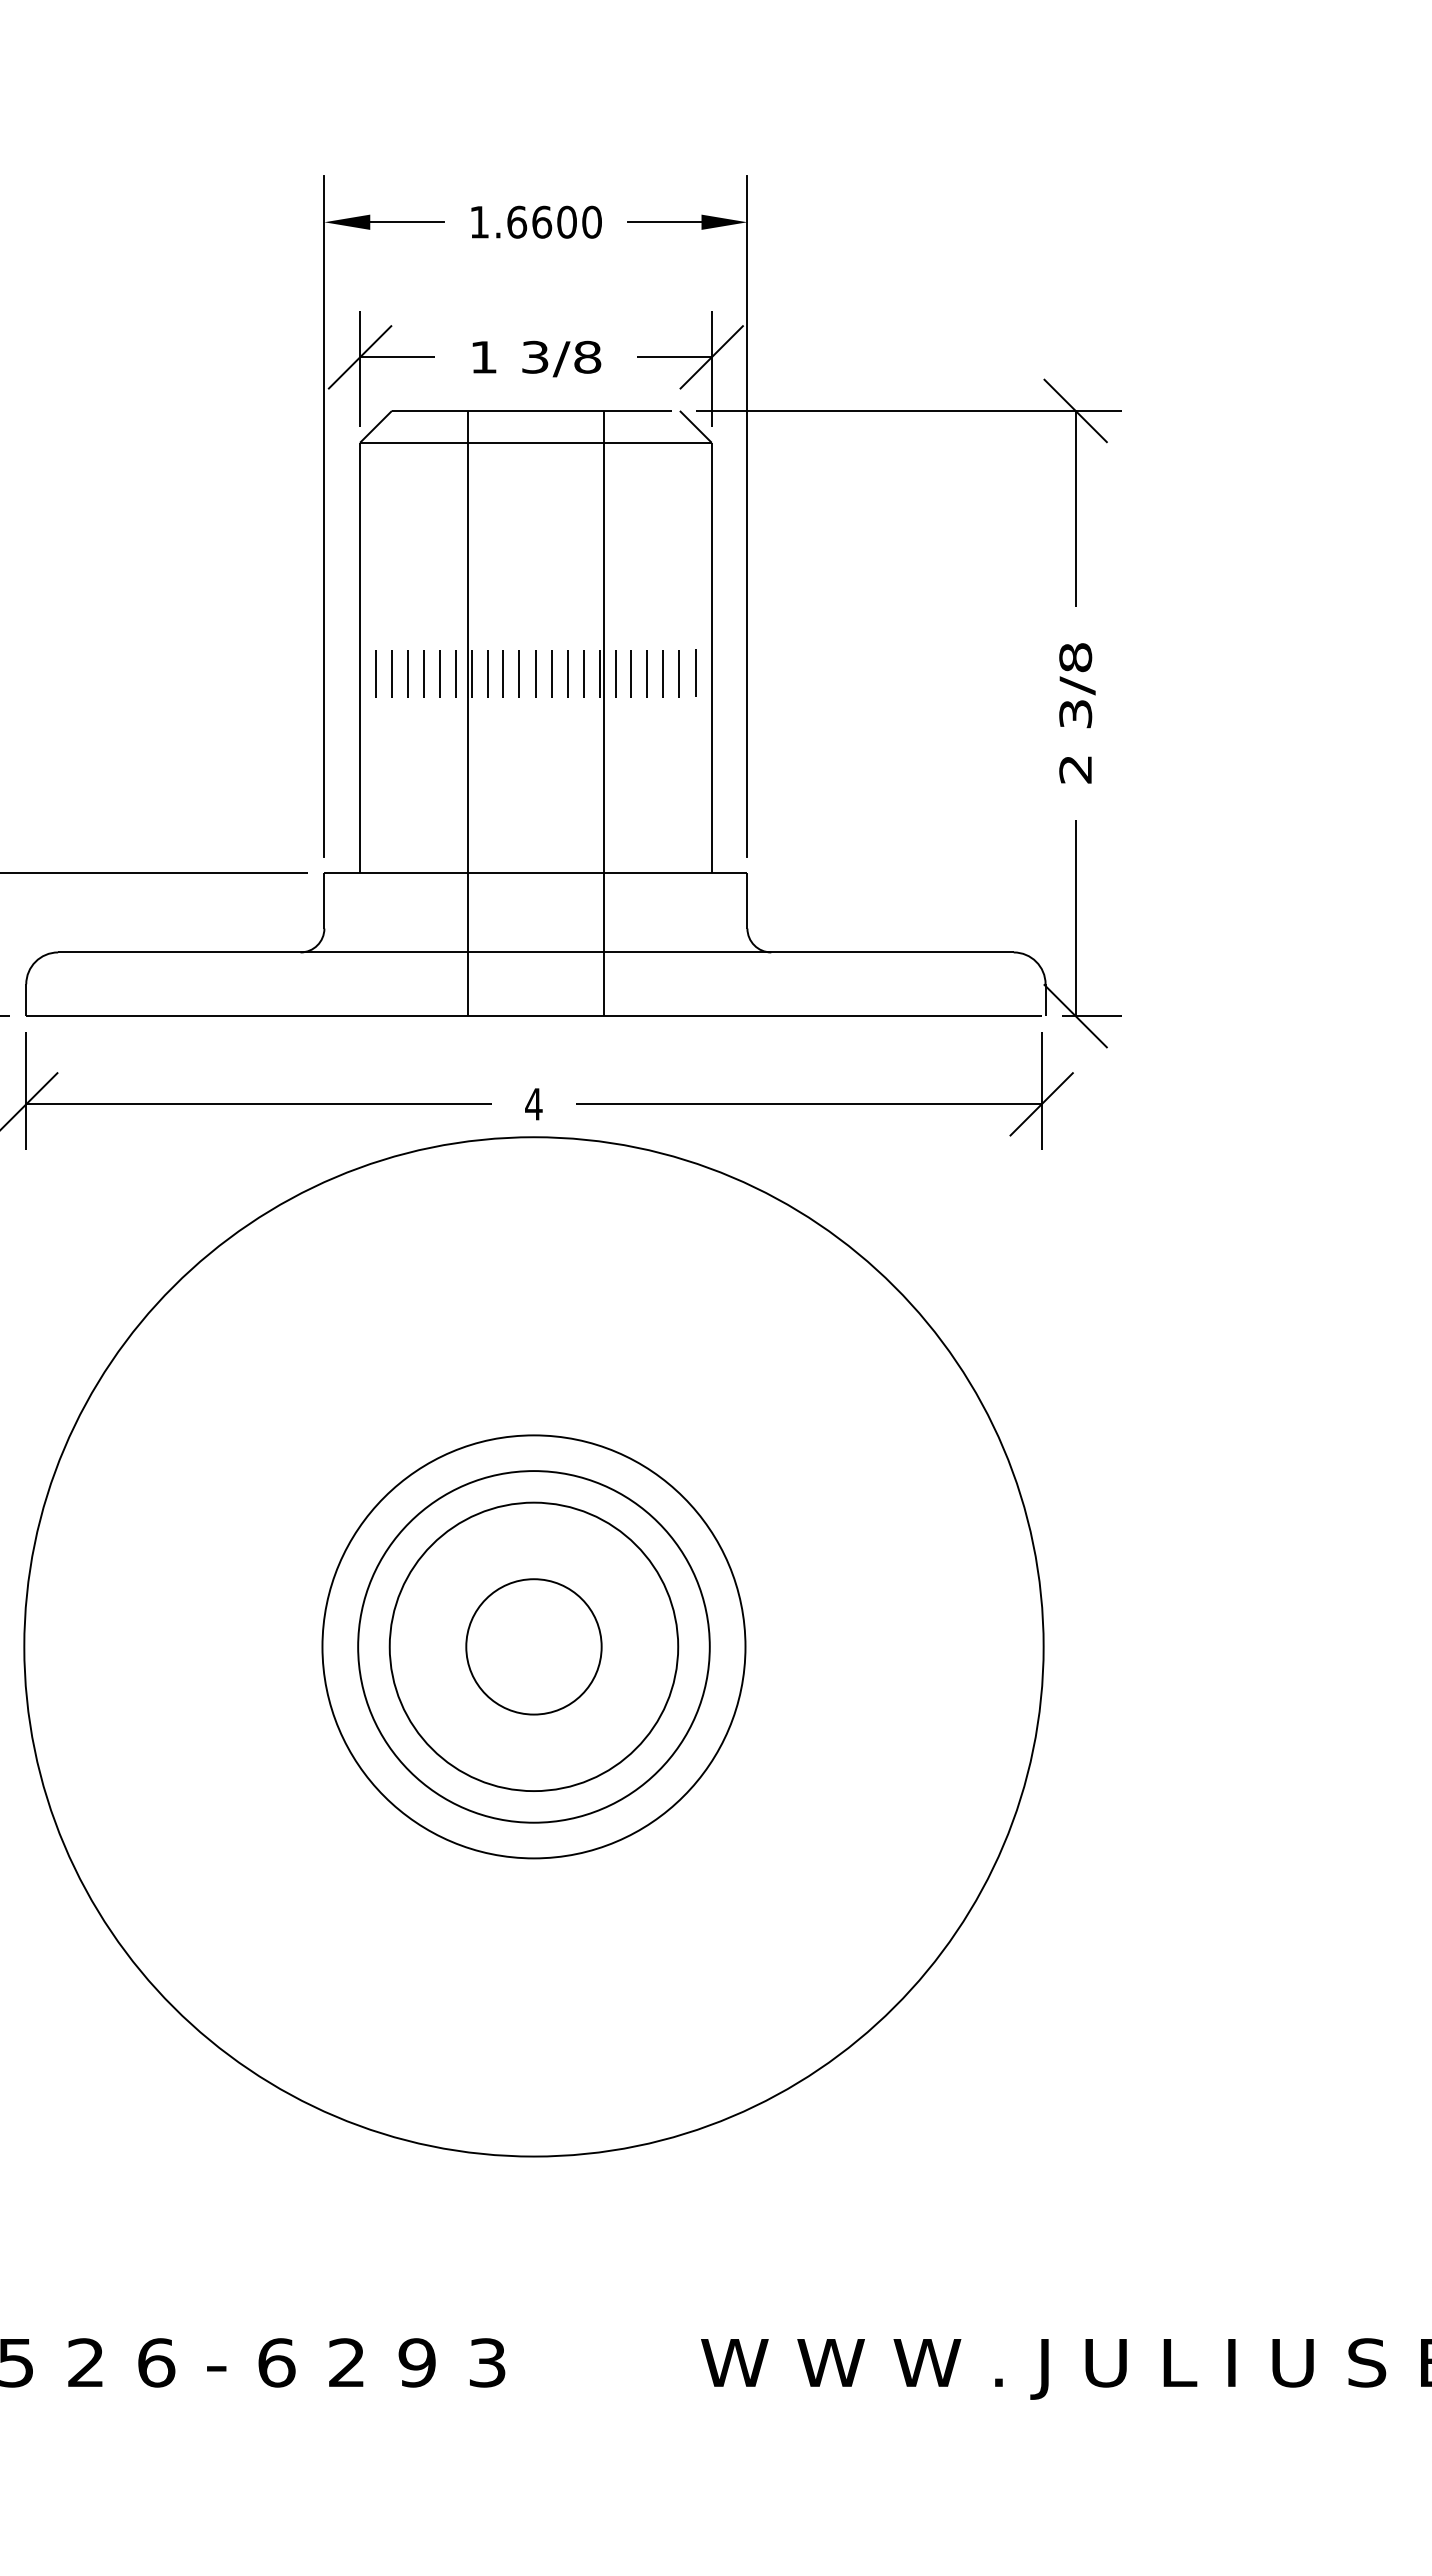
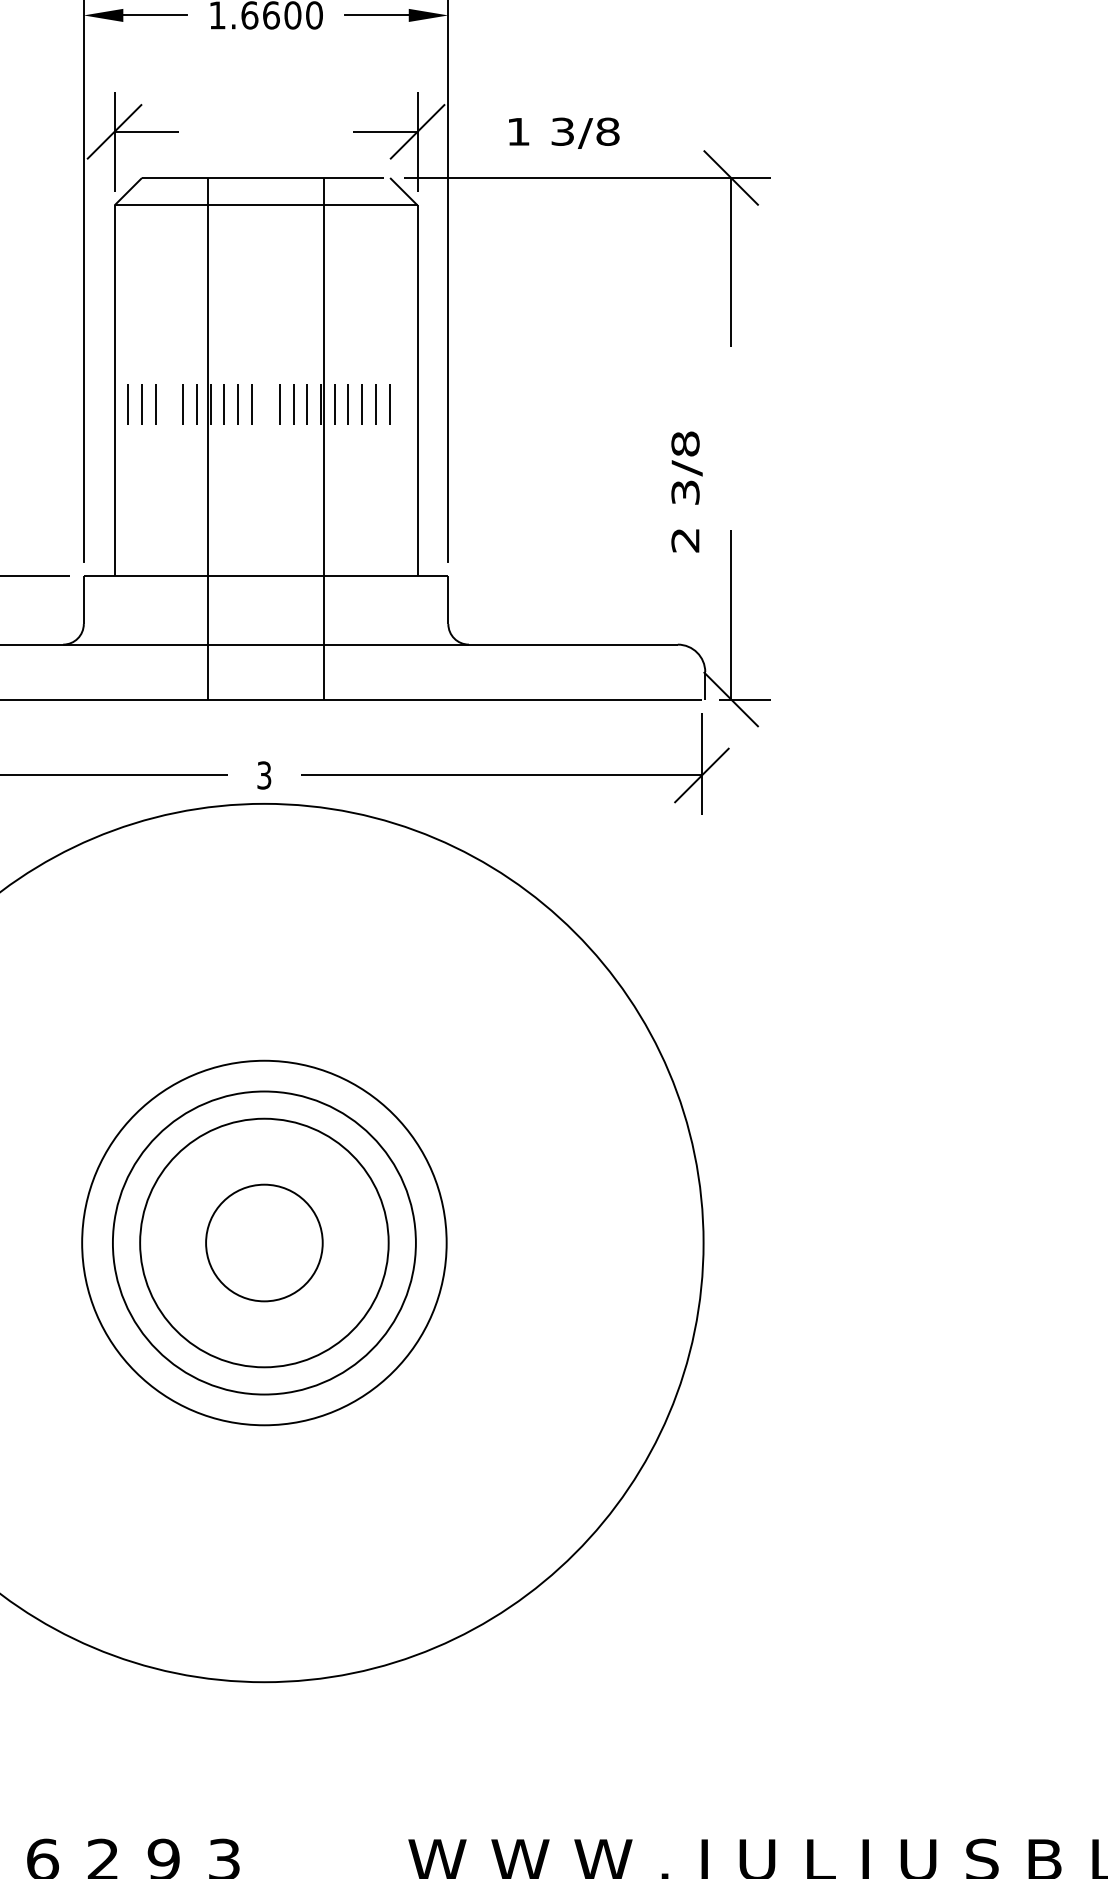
text: (536, 358) -> (563, 132), moved
line: (695, 672) -> (403, 403), removed
line: (423, 673) -> (169, 404), removed
line: (535, 673) -> (265, 404), removed
text: (1077, 713) -> (687, 492), moved
text: (533, 1103) -> (263, 774), 4 -> 3

